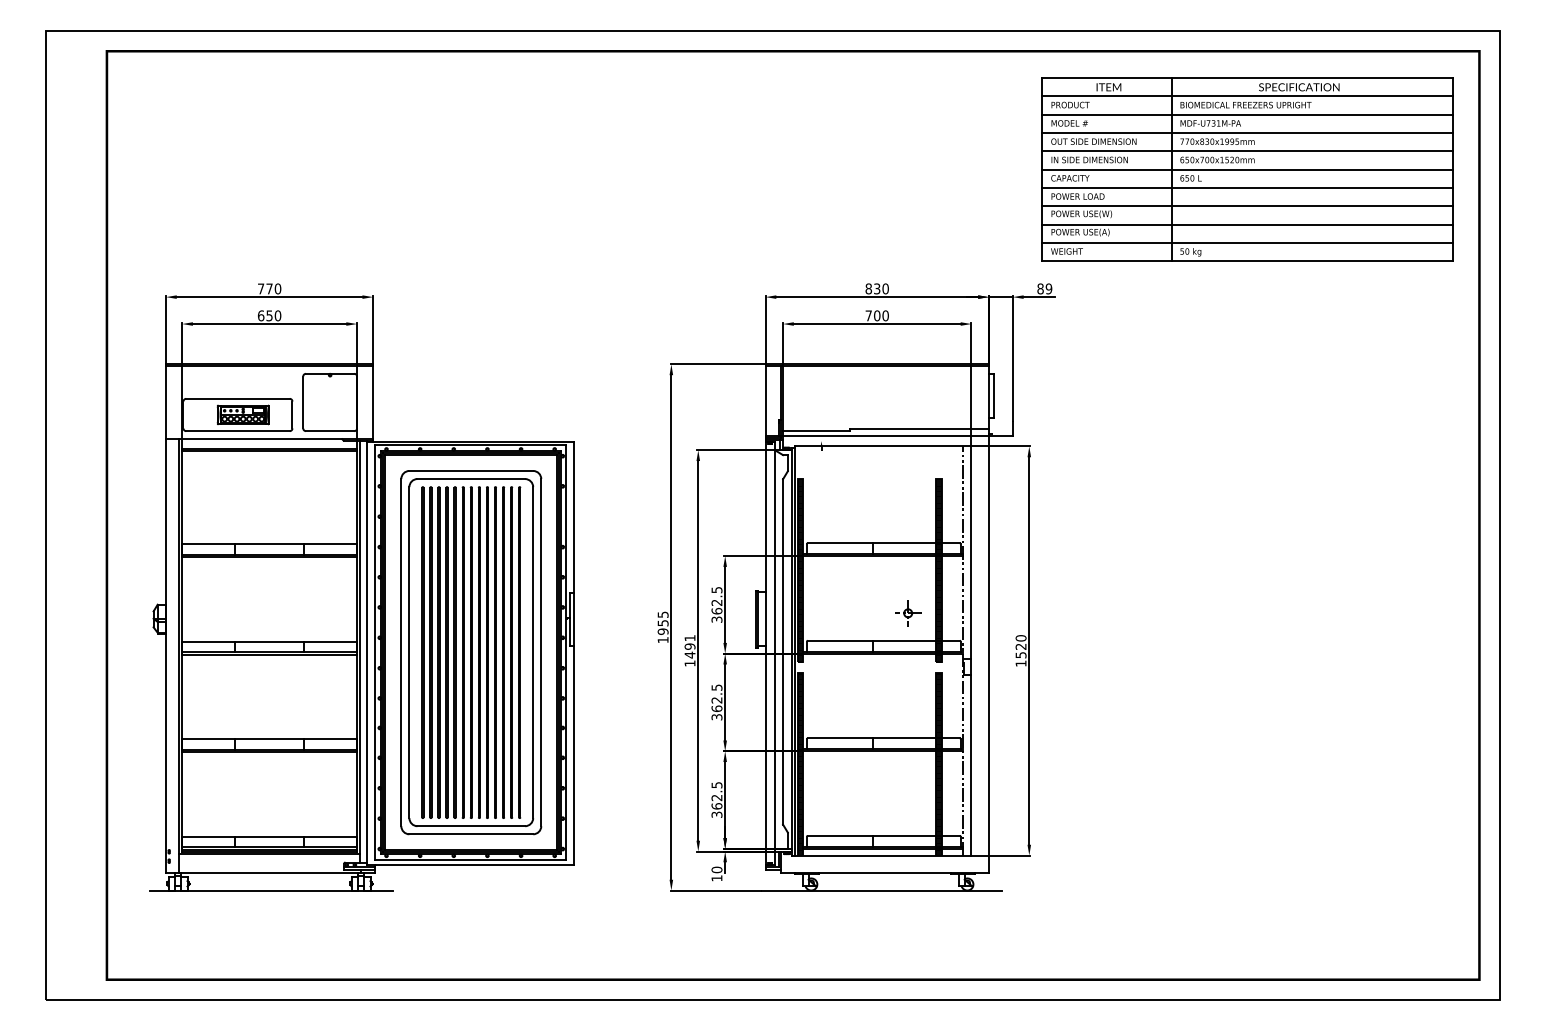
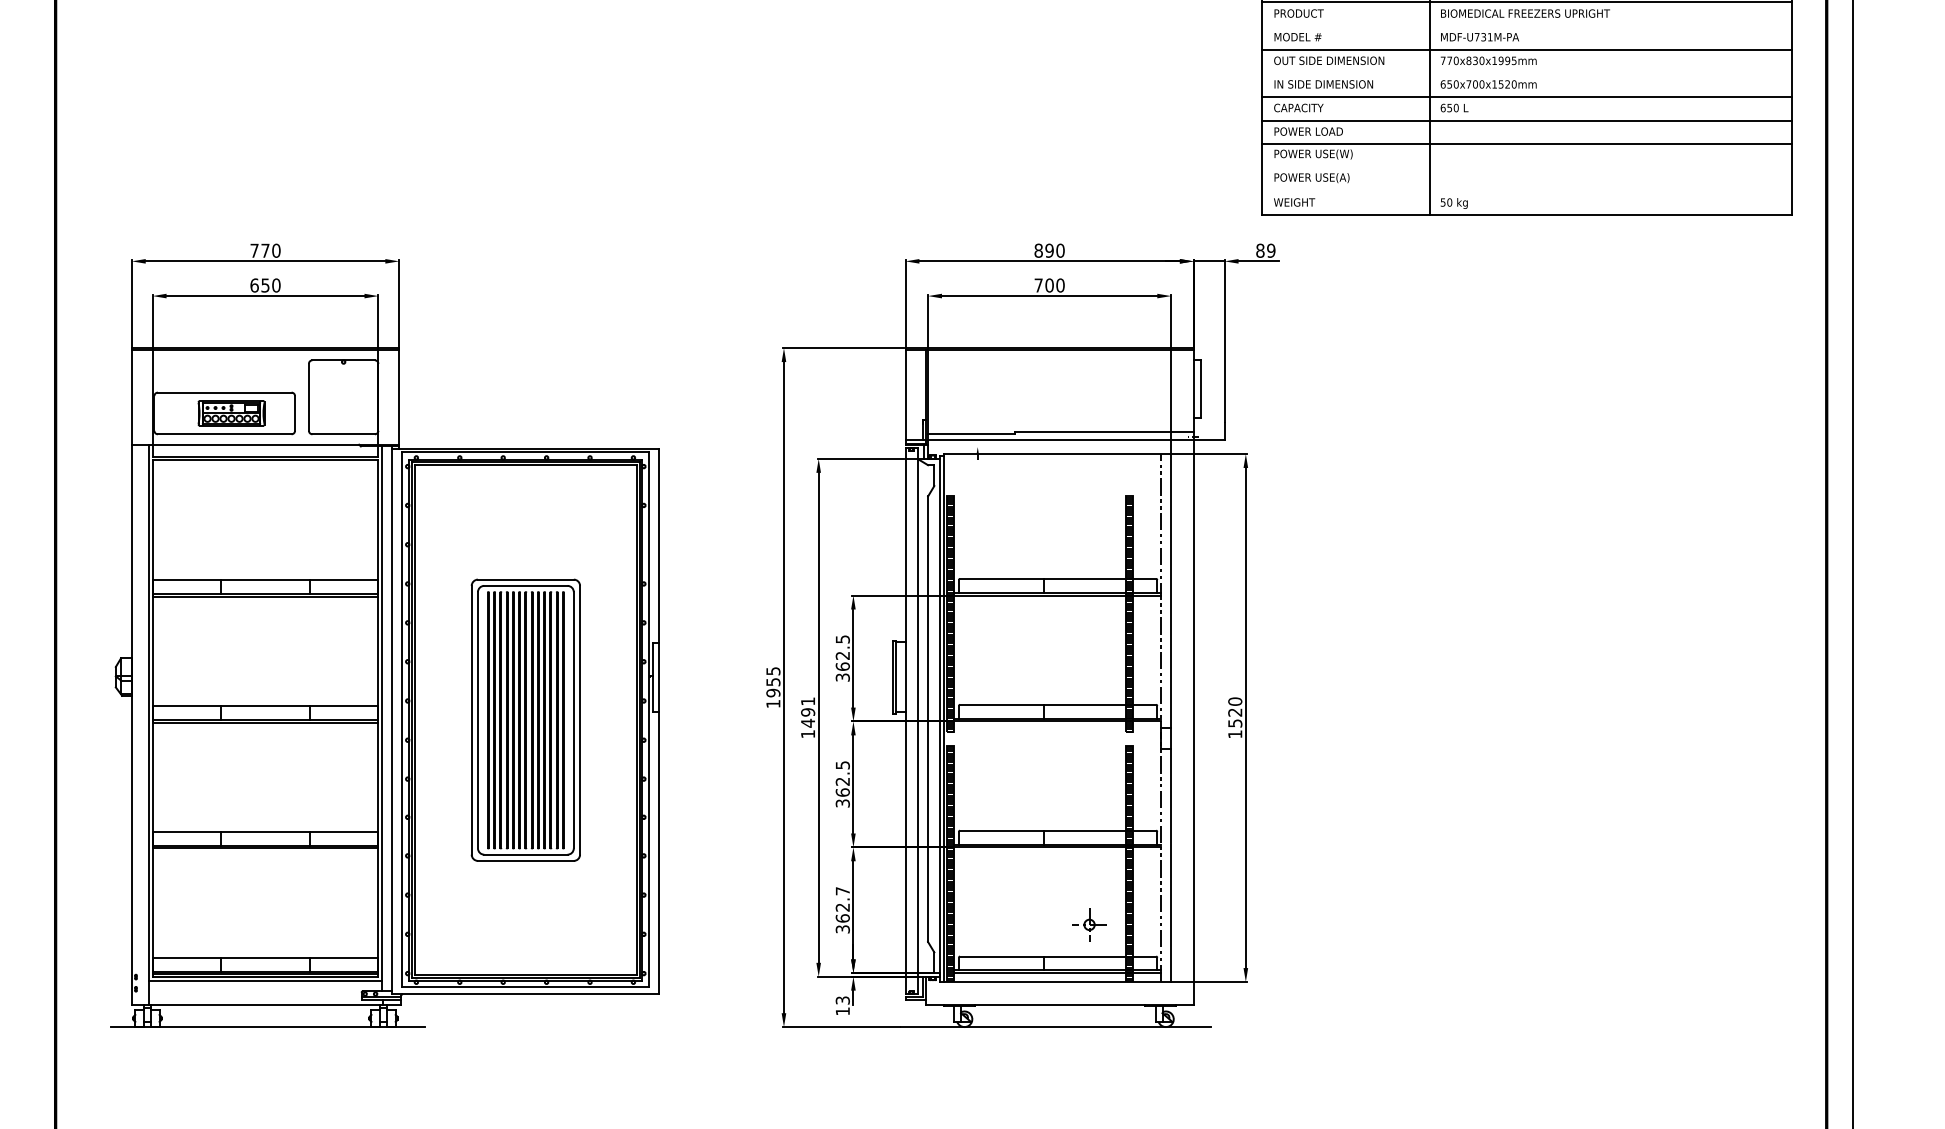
line: (1247, 114) -> (1527, 25), removed
line: (1247, 151) -> (1527, 73), removed
line: (1247, 224) -> (1527, 167), removed
line: (1247, 242) -> (1527, 190), removed
text: (877, 288) -> (1049, 250), 830 -> 890
part: (908, 613) -> (1089, 925), moved
part: (471, 652) -> (526, 719), size x0.6
text: (716, 785) -> (842, 891), 362.5 -> 362.7
text: (716, 869) -> (842, 999), 10 -> 13

